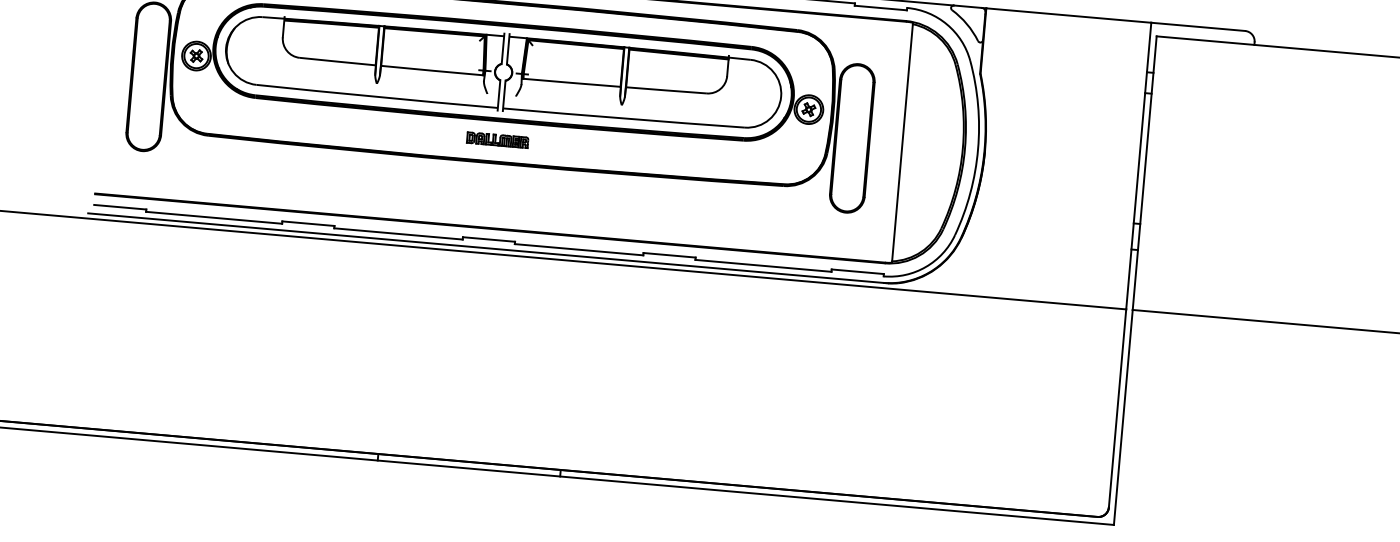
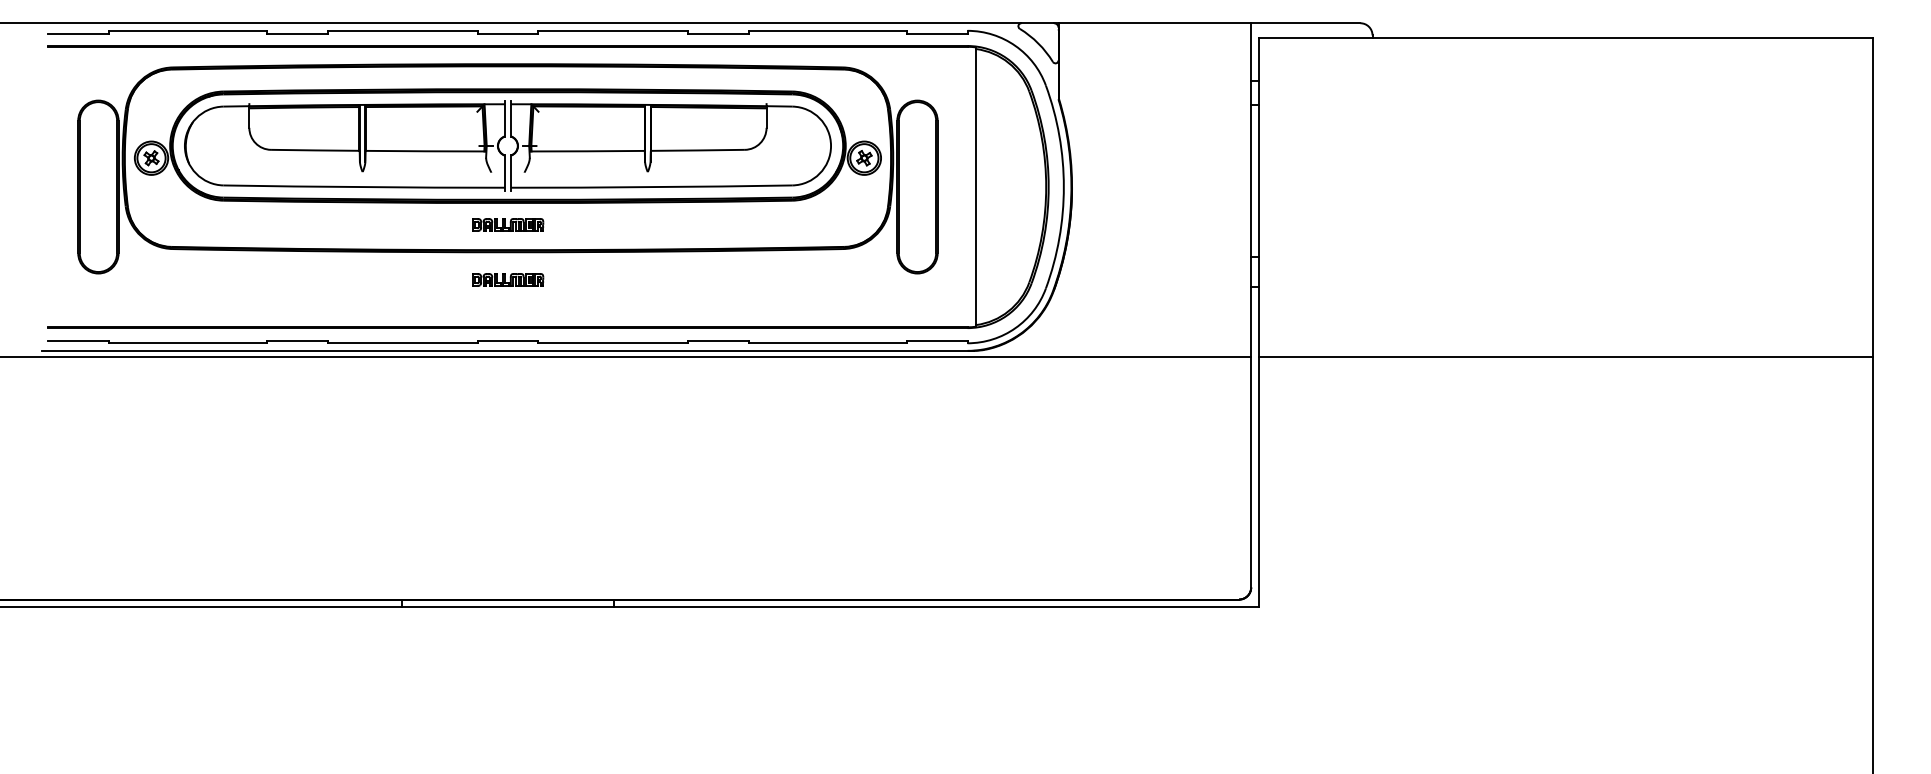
part: (494, 187) -> (508, 279), added

